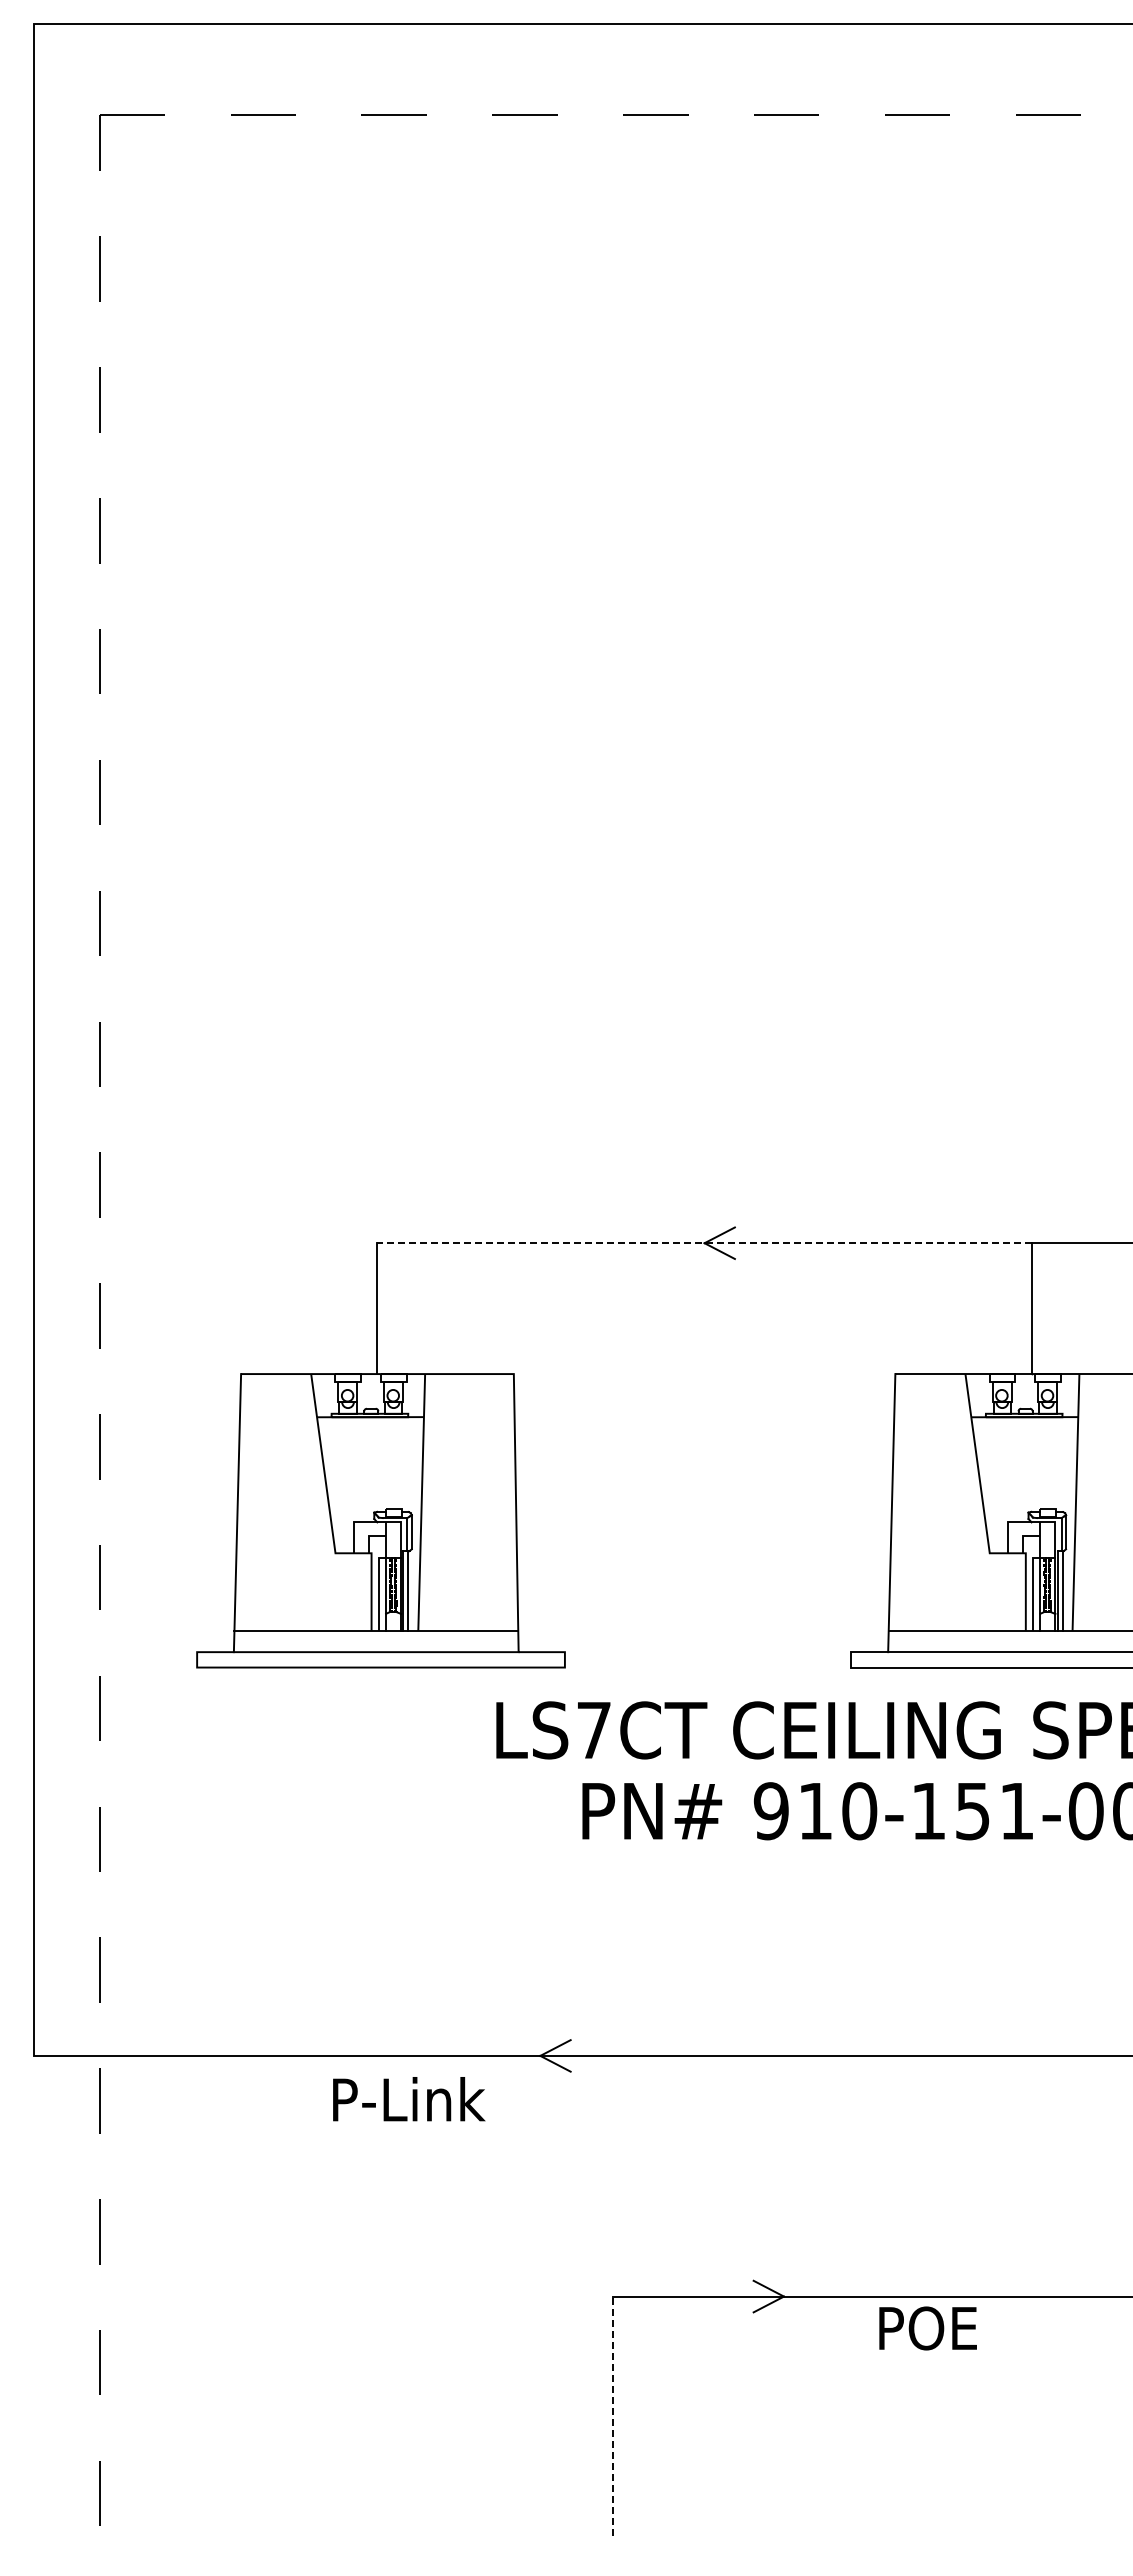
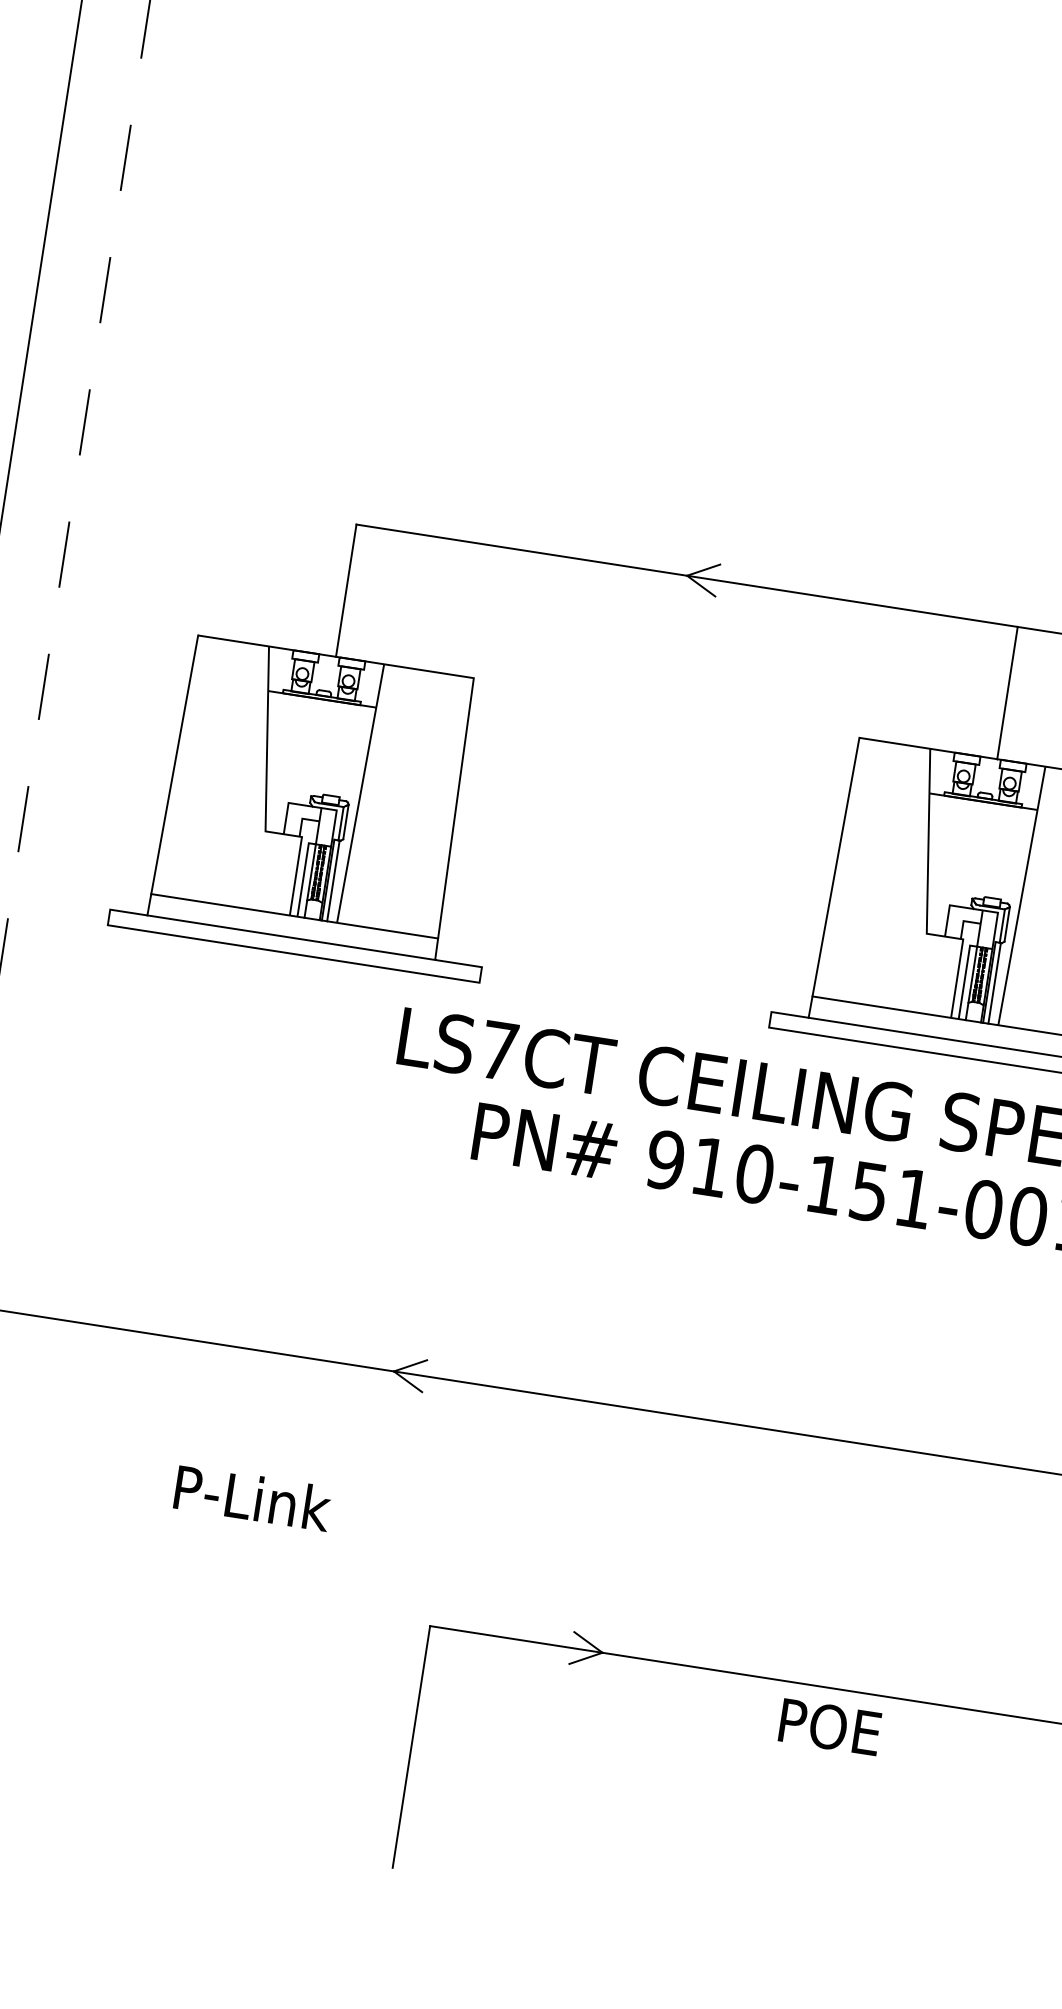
line: (704, 1243) -> (686, 576), dashed -> solid
text: (409, 2099) -> (253, 1498), moved
text: (927, 2328) -> (829, 1727), moved
line: (613, 2416) -> (411, 1747), dashed -> solid

